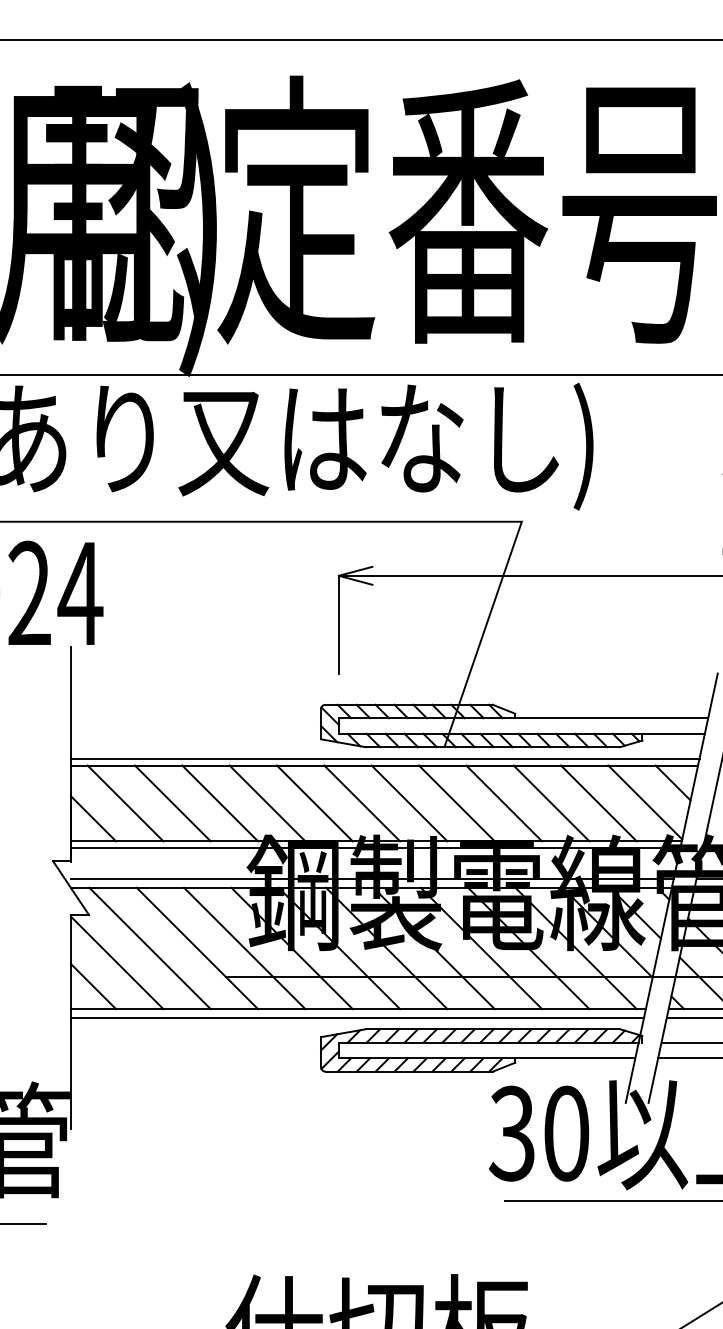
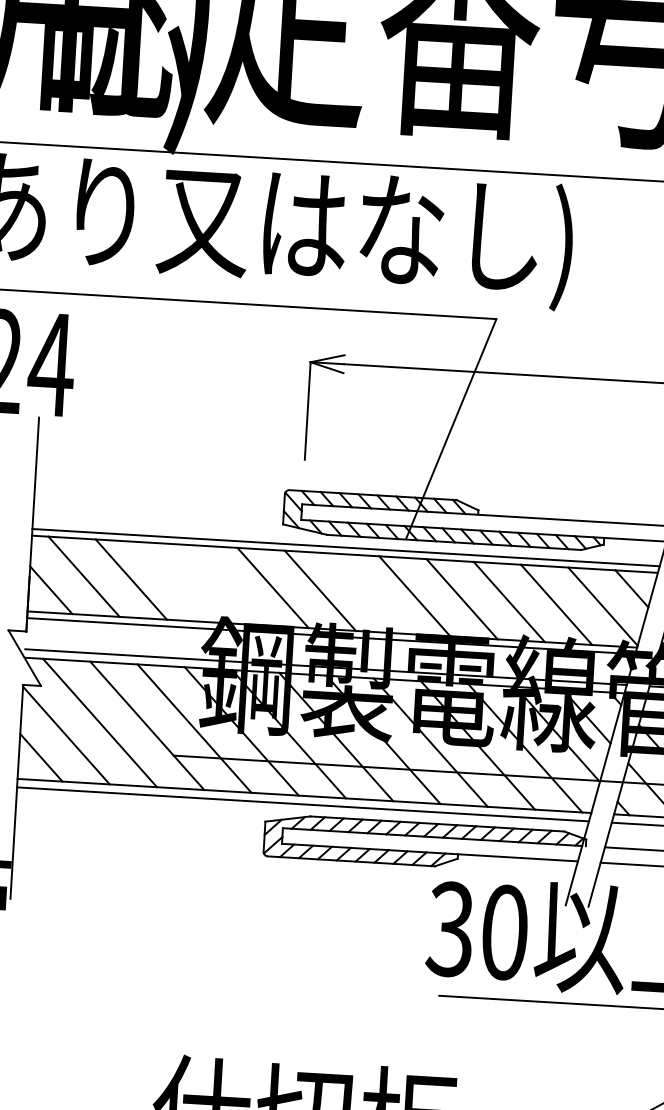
line: (220, 803) -> (178, 582), removed
line: (267, 803) -> (225, 585), removed
line: (409, 803) -> (367, 593), removed

